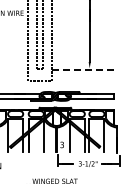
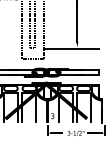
line: (82, 69) -> (70, 48), dashed -> solid

